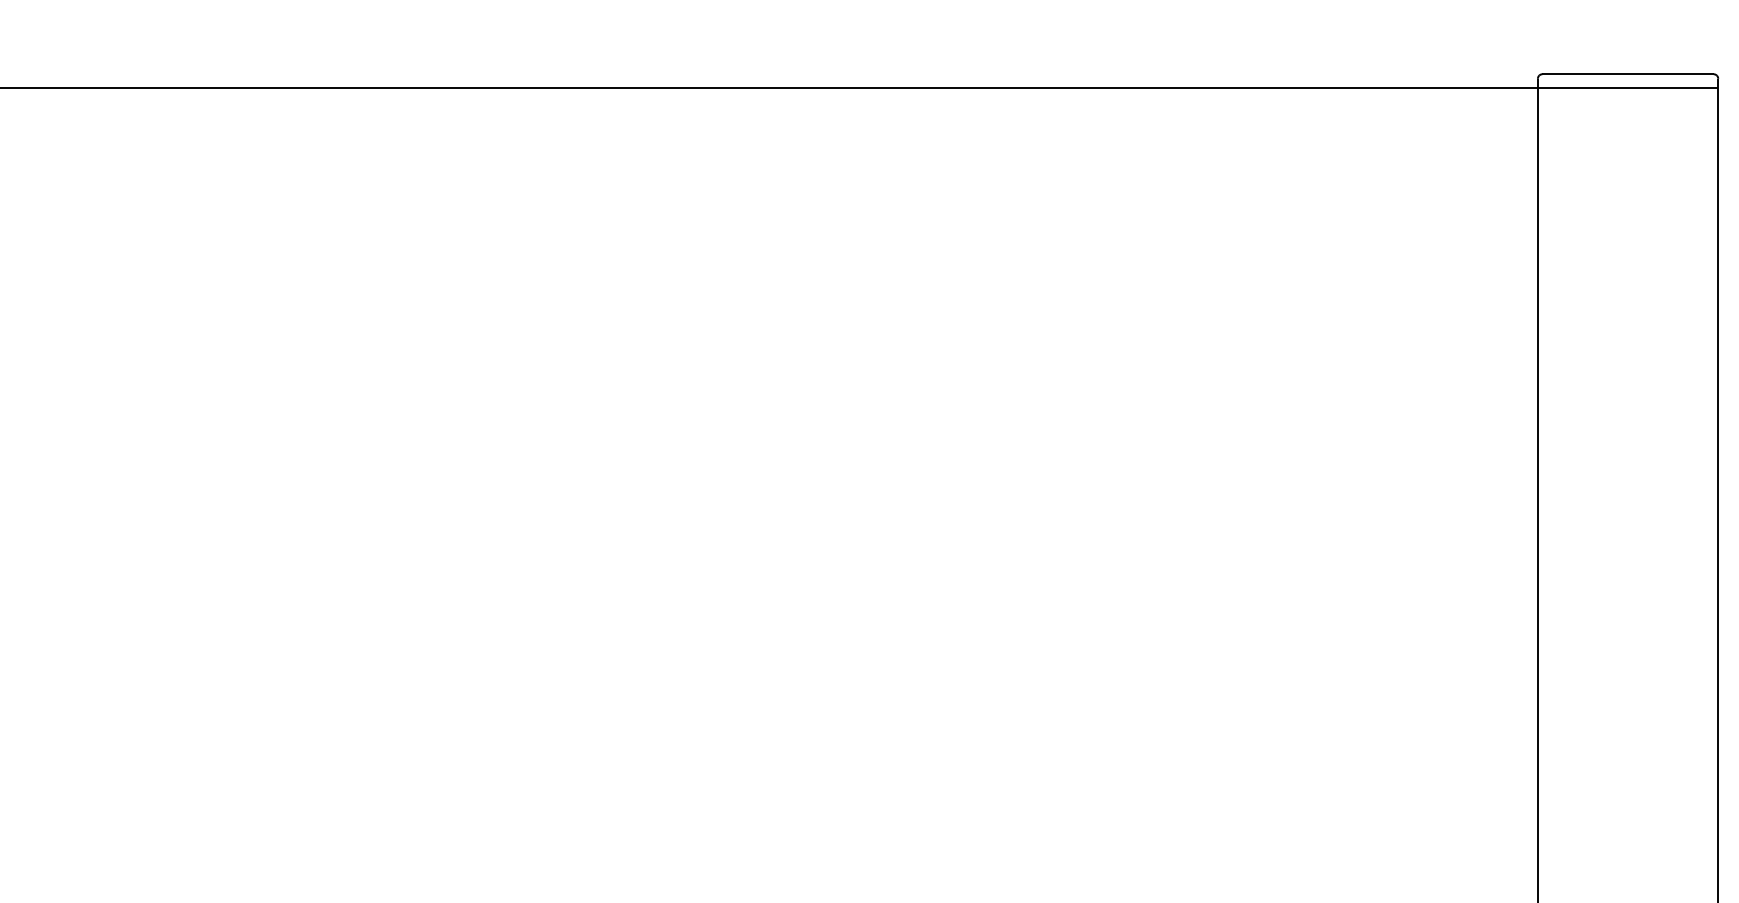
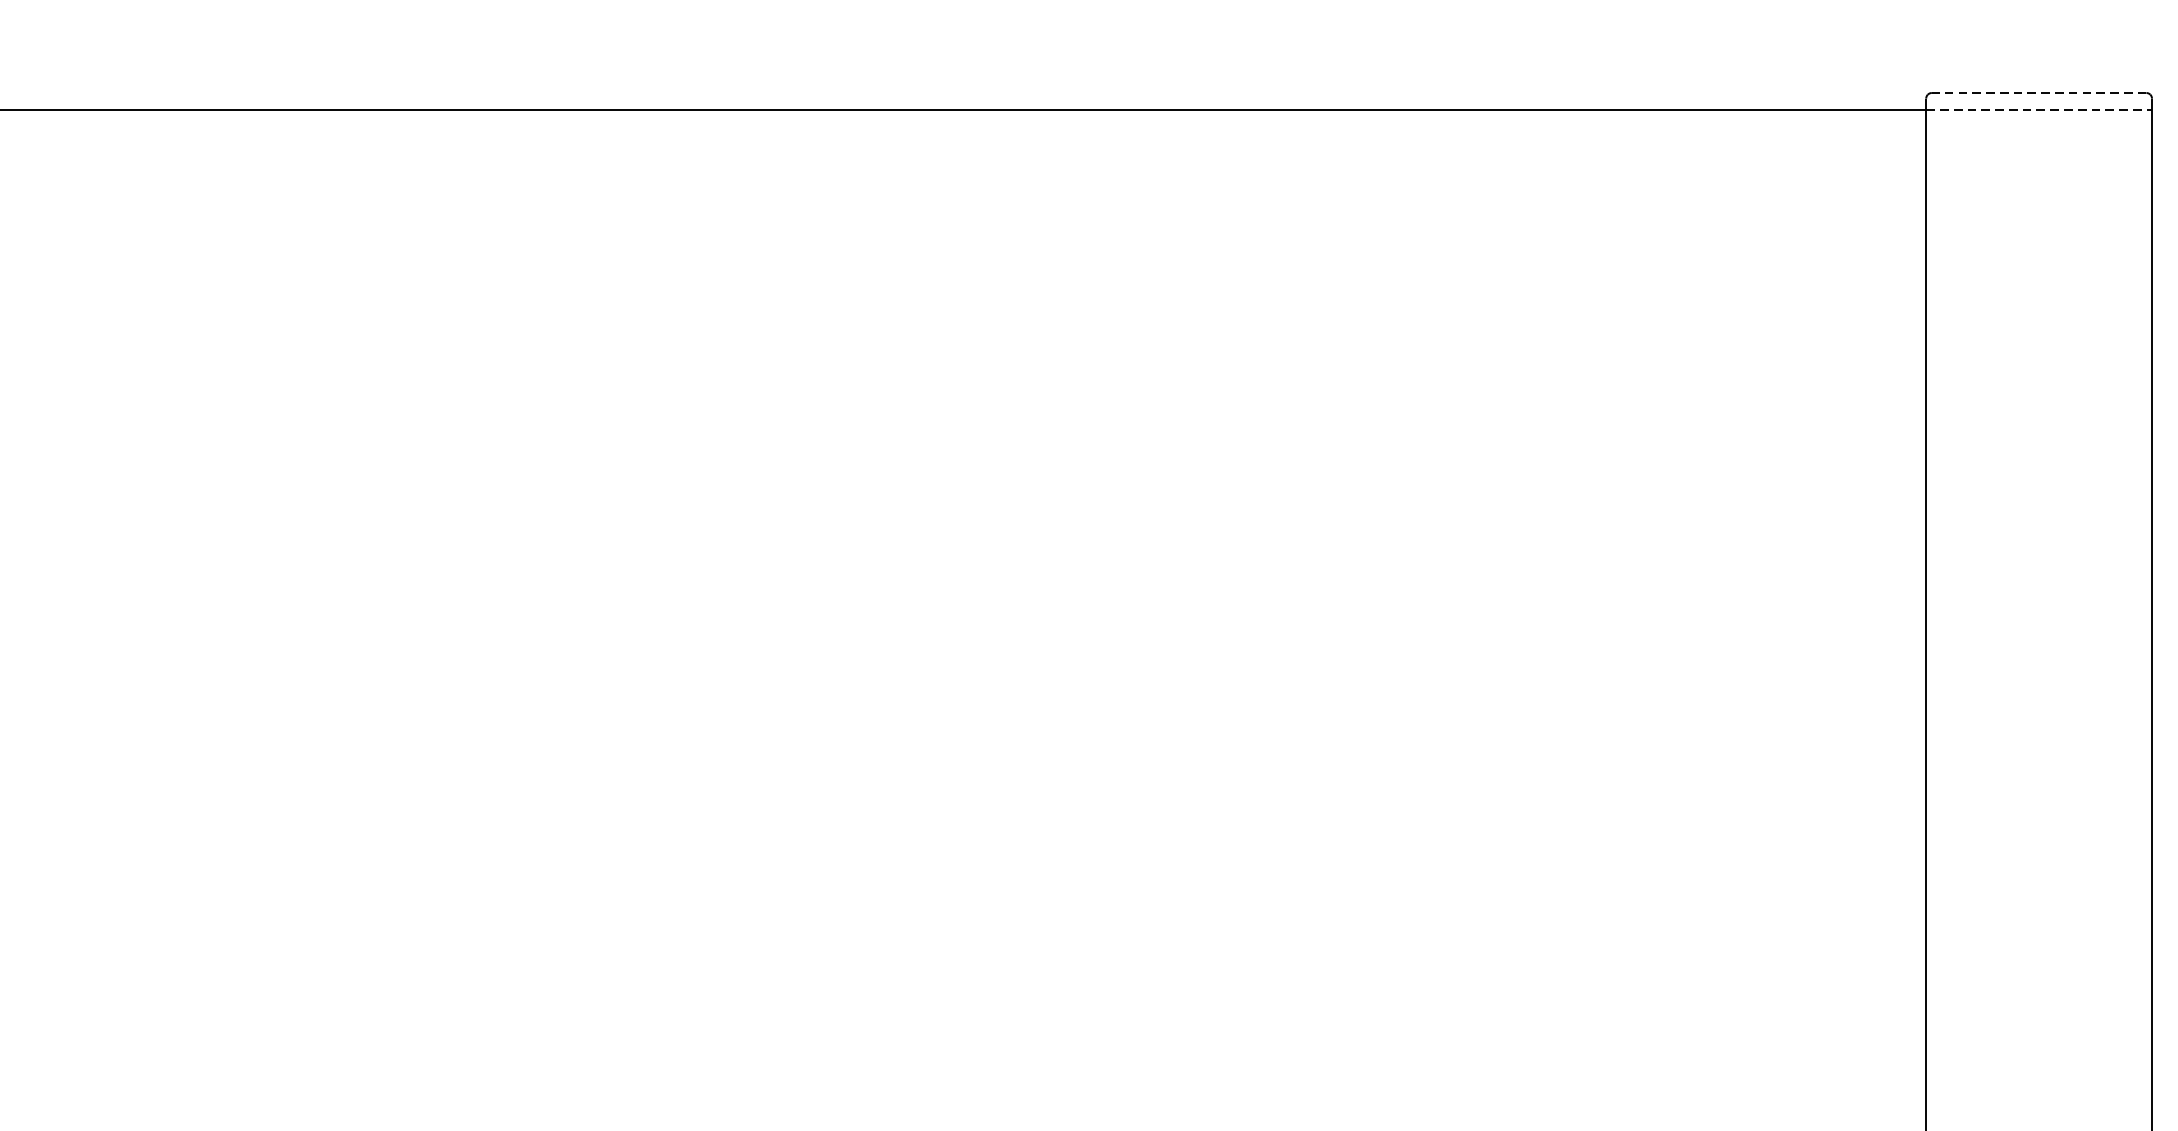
line: (1628, 74) -> (2039, 93), solid -> dashed
line: (1628, 87) -> (2039, 109), solid -> dashed

